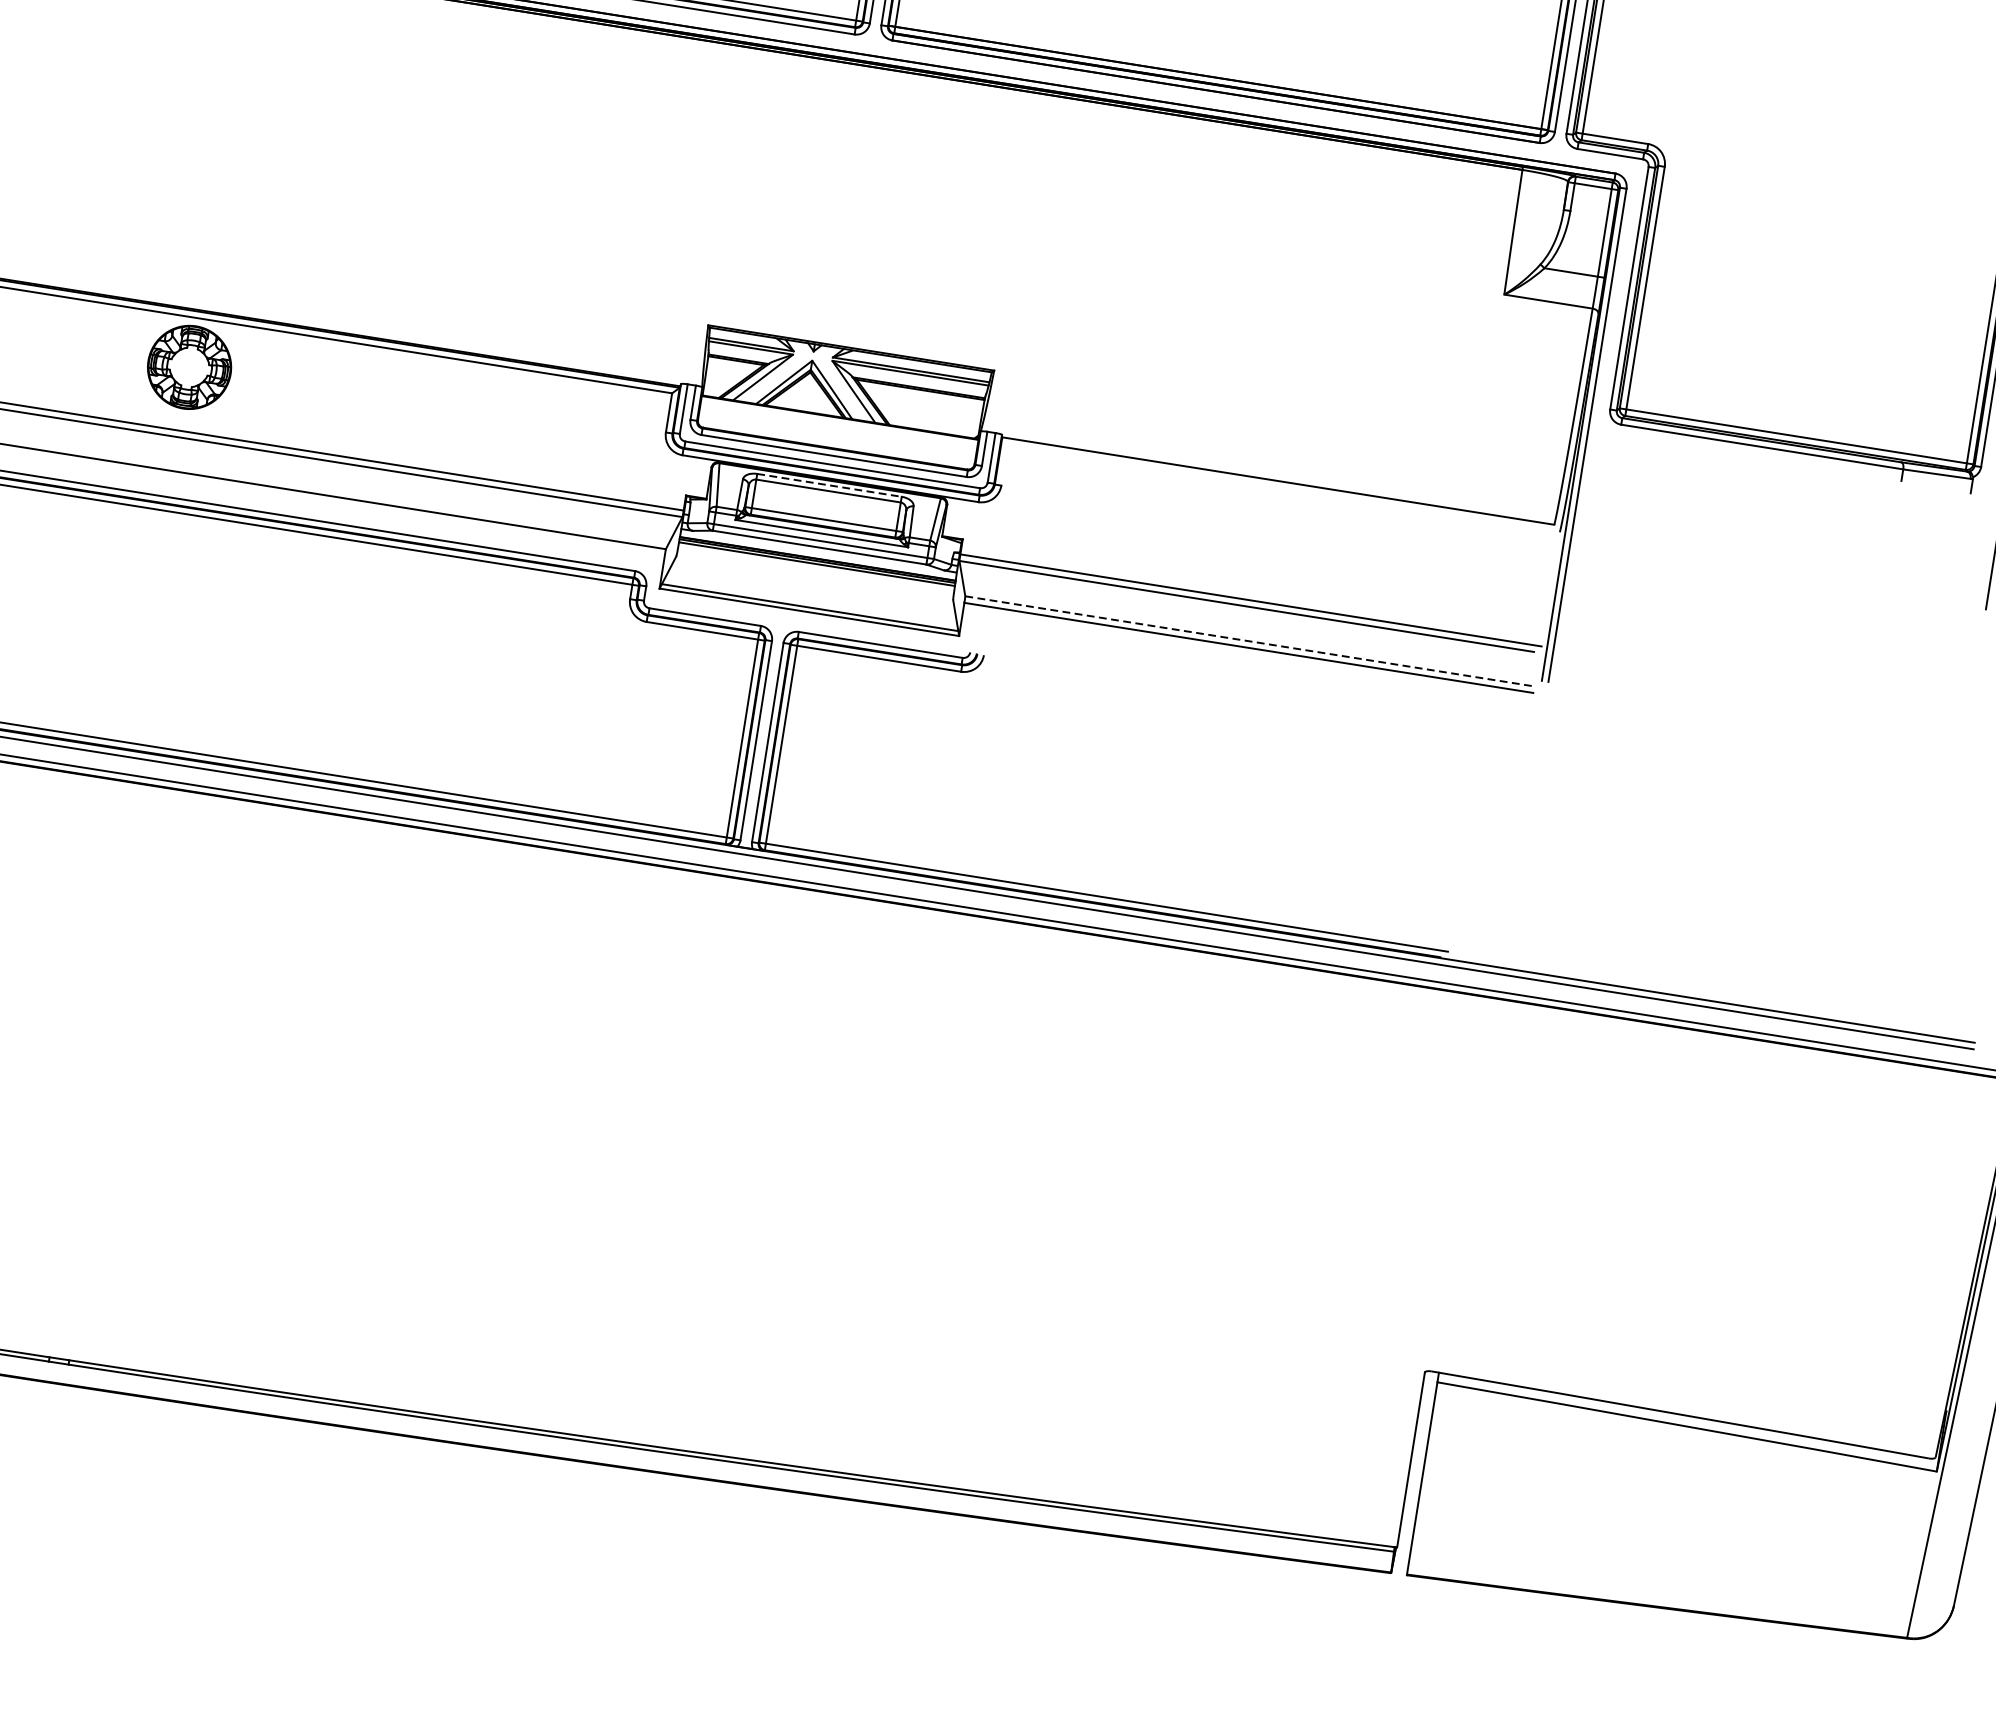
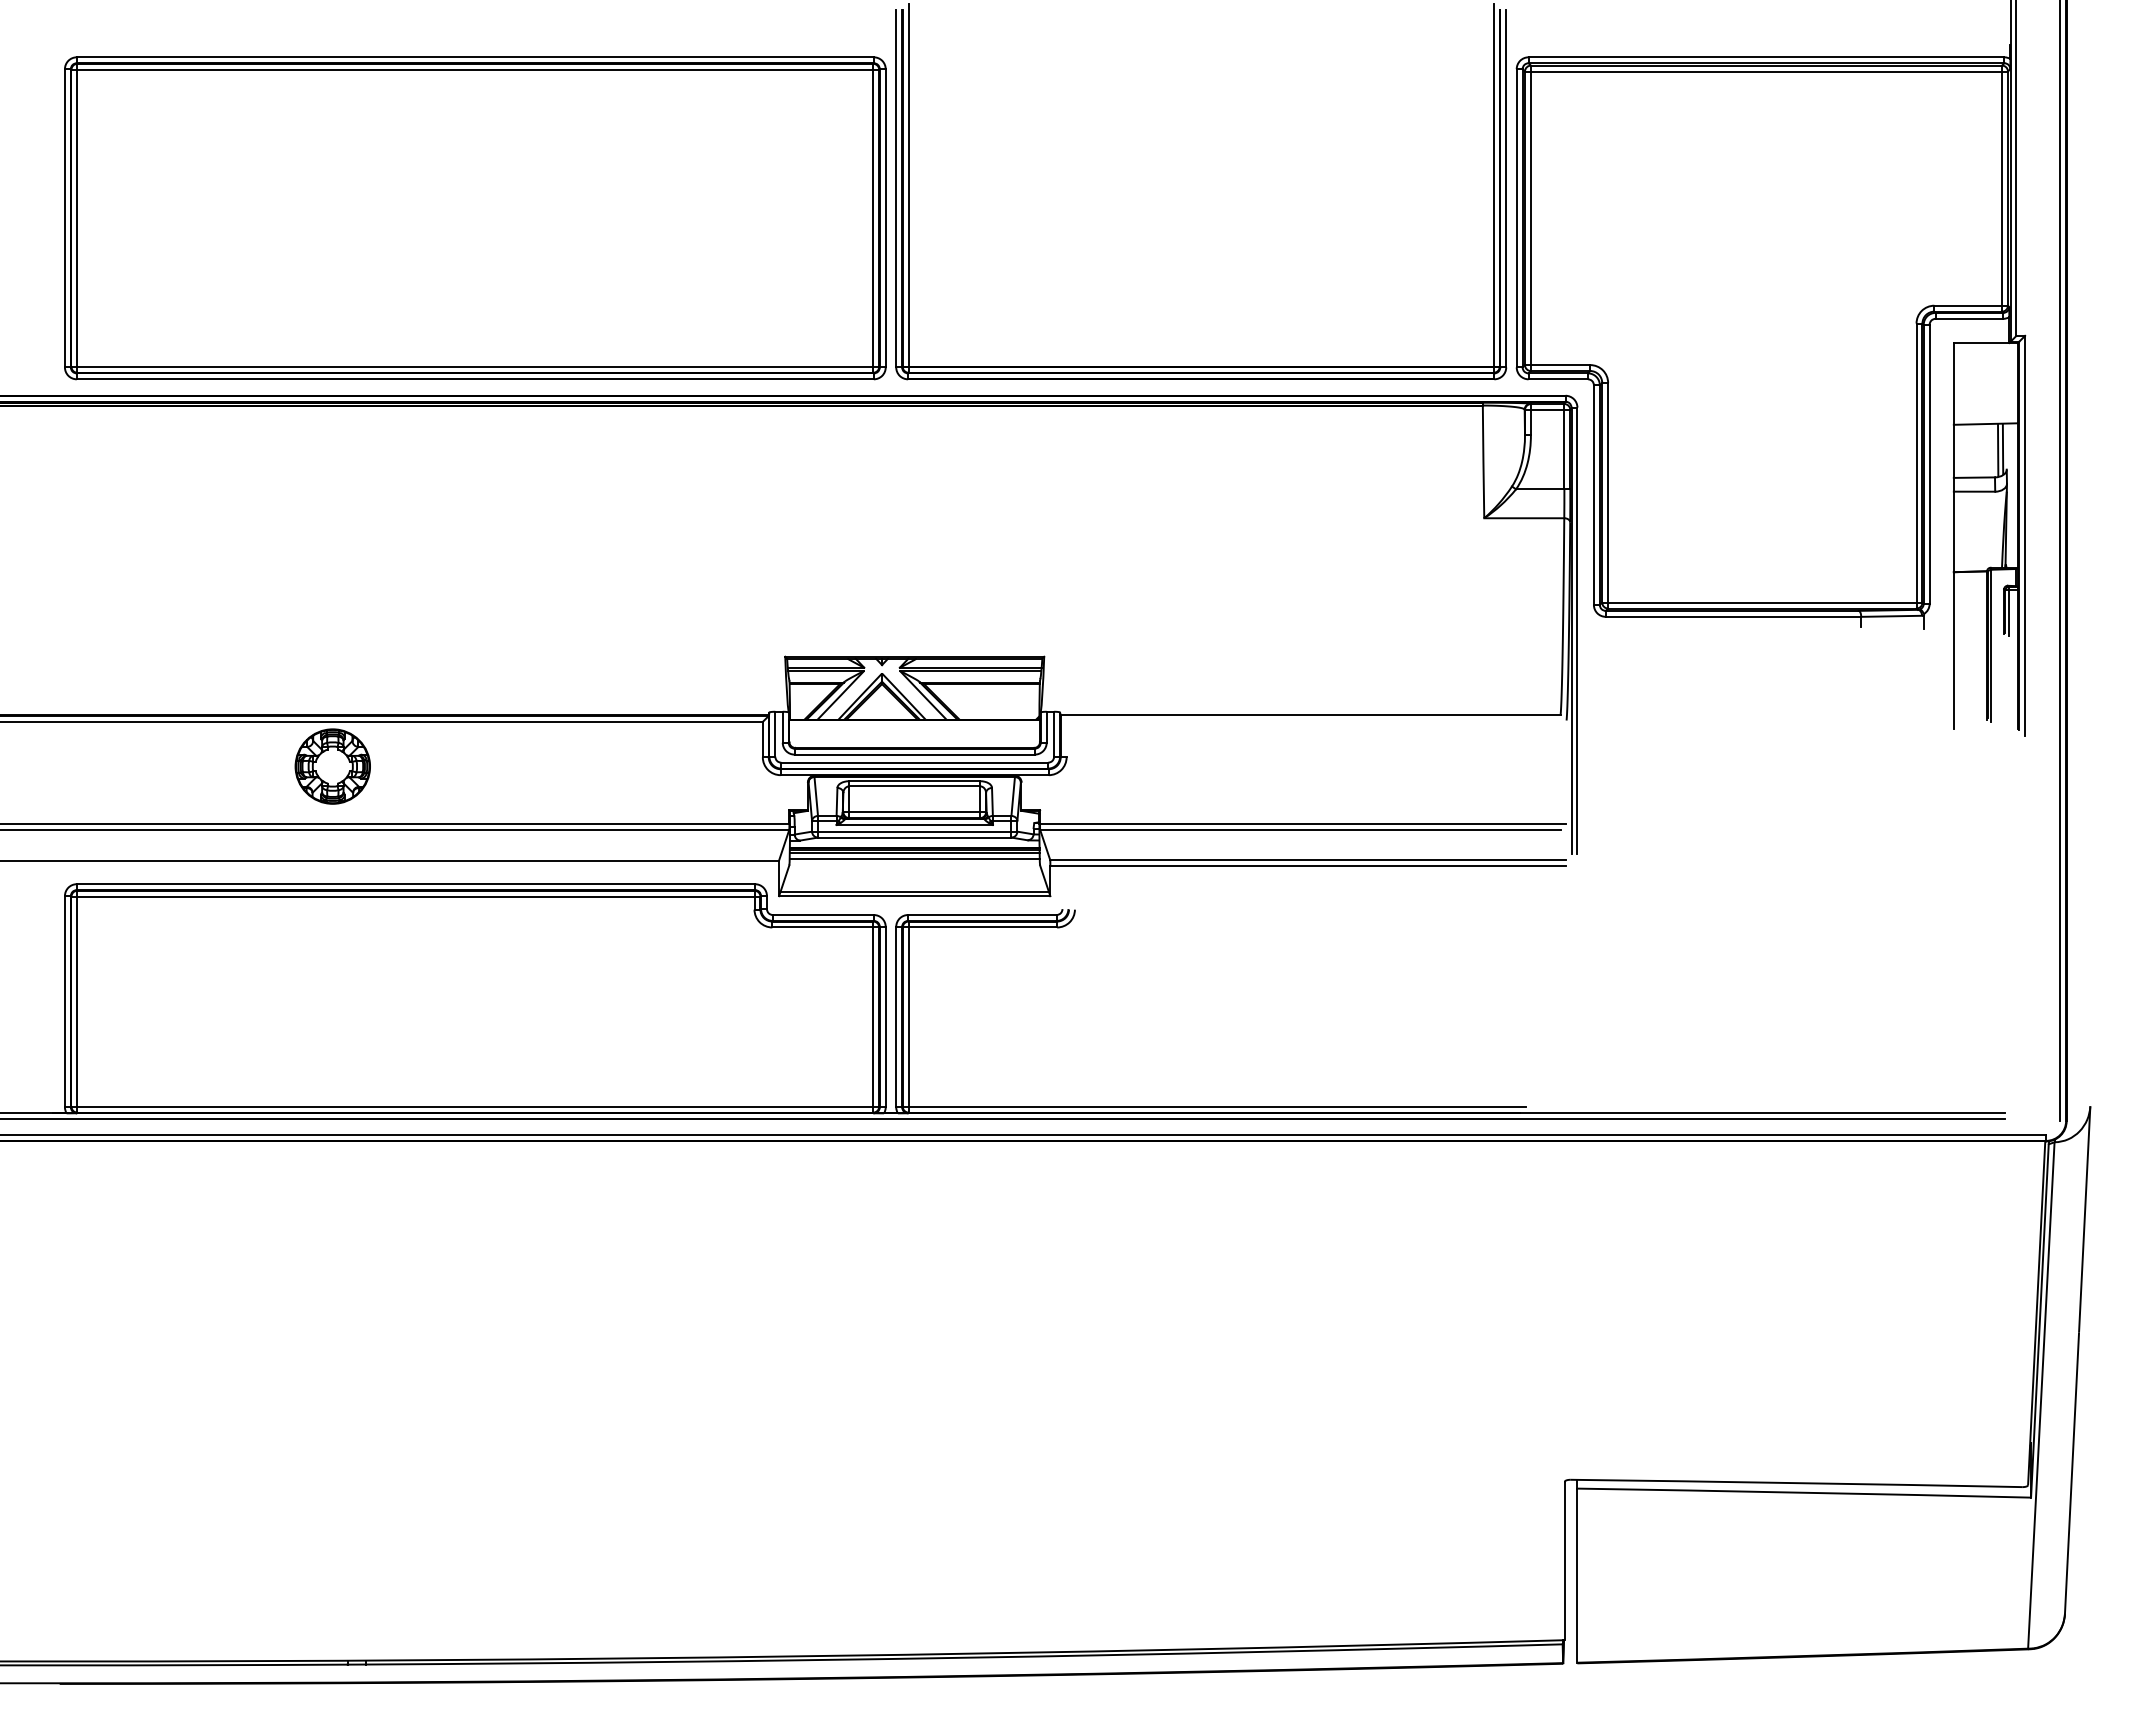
line: (830, 485) -> (915, 781), dashed -> solid
line: (815, 571) -> (914, 859), added
line: (1249, 641) -> (1307, 860), dashed -> solid

